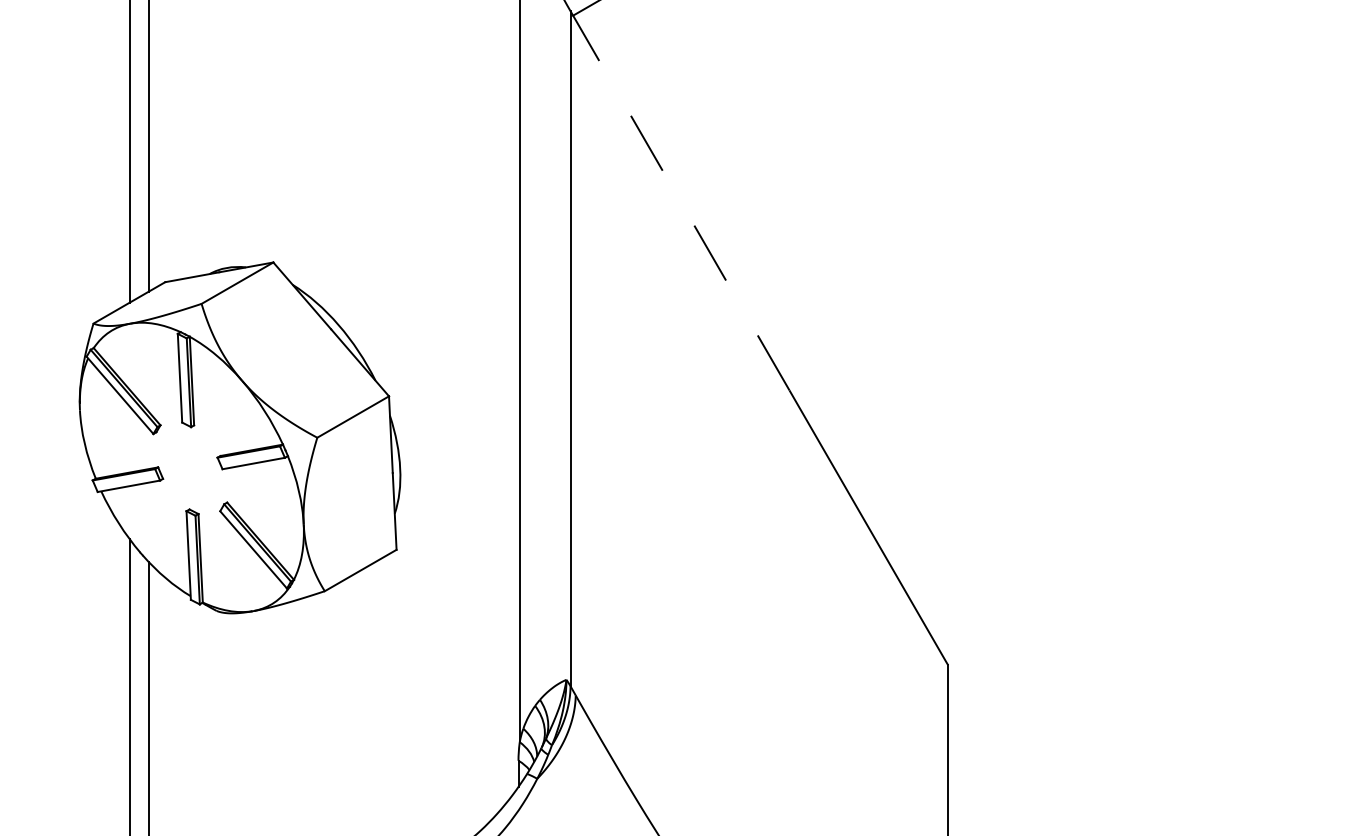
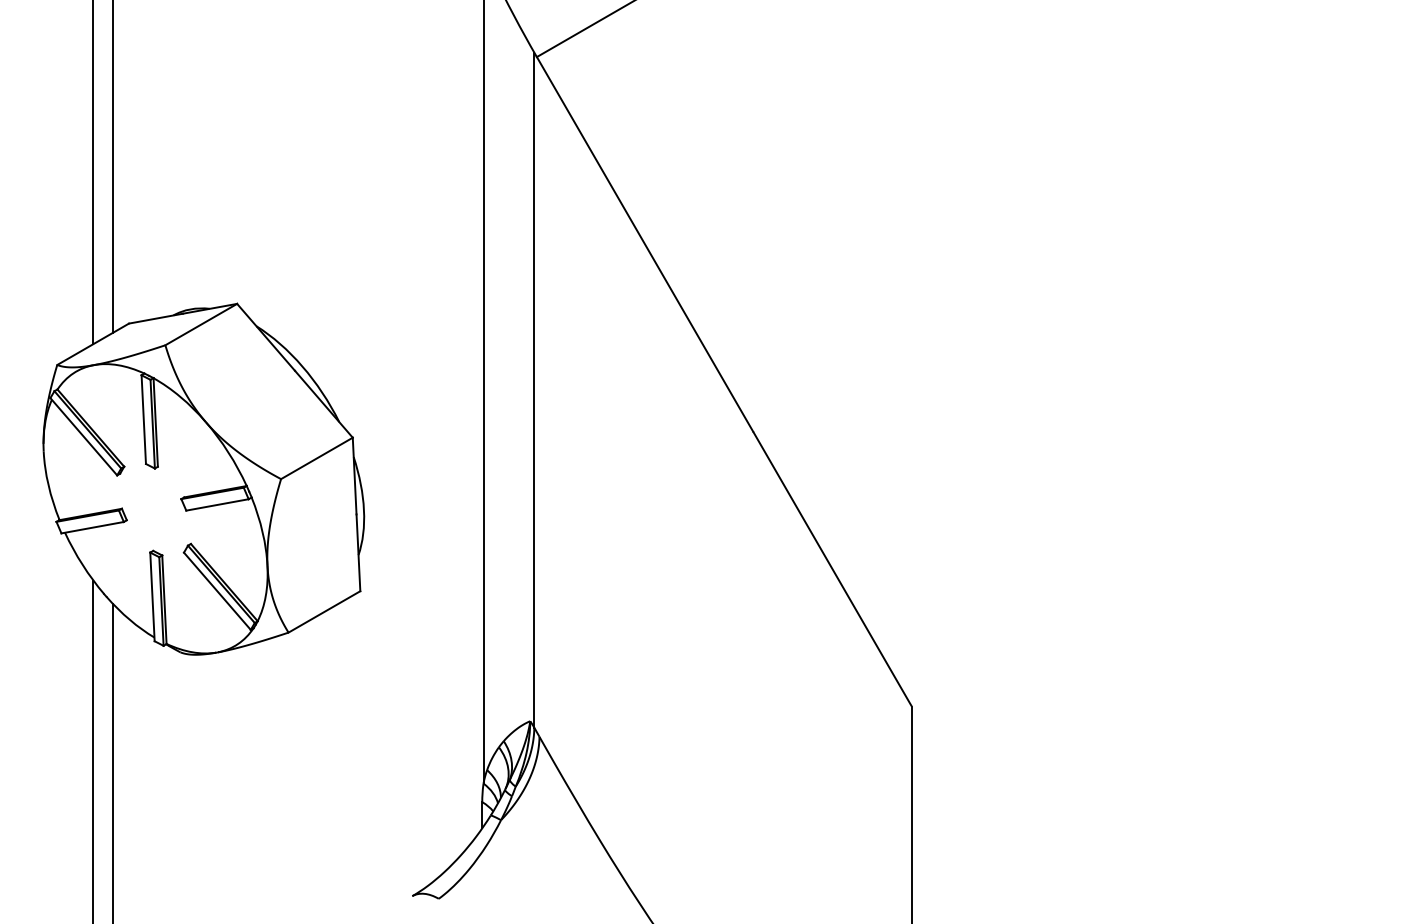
line: (680, 202) -> (644, 243), dashed -> solid

